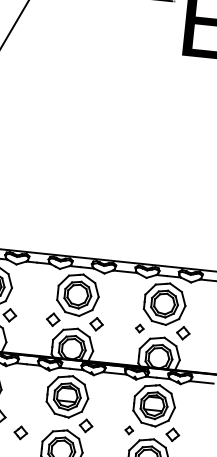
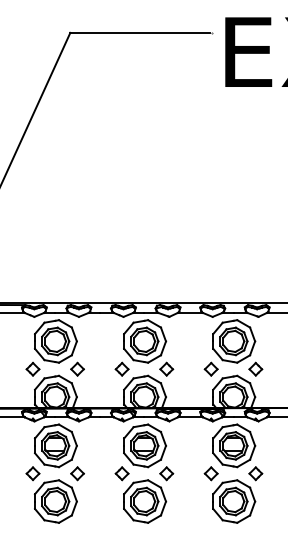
part: (139, 327) -> (210, 368), size x1.67
part: (128, 430) -> (210, 473), size x1.67
part: (20, 432) -> (121, 473), moved

